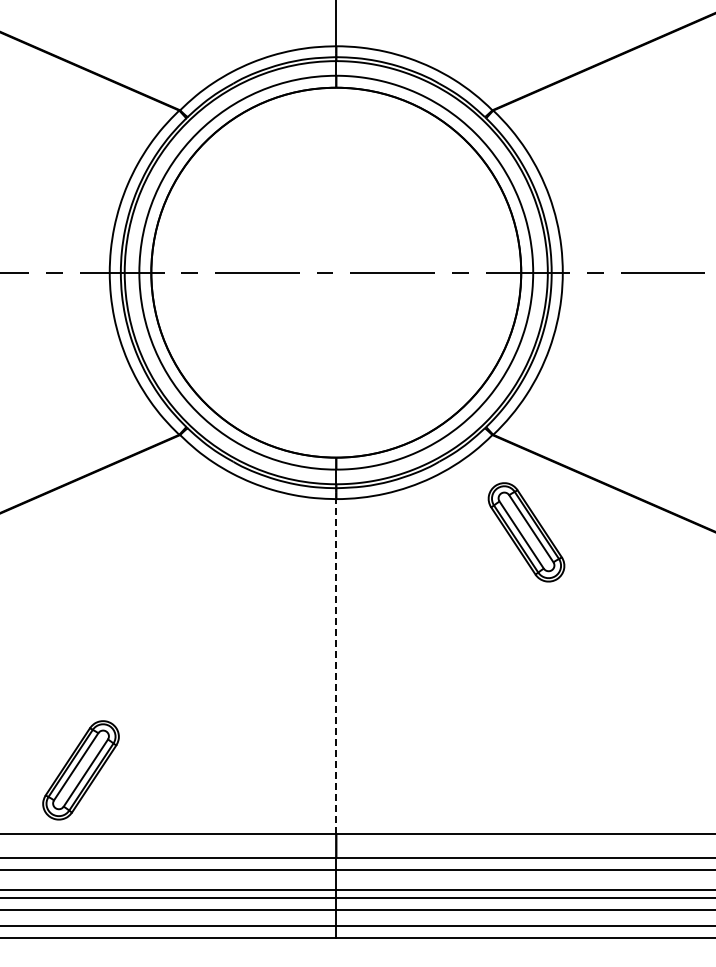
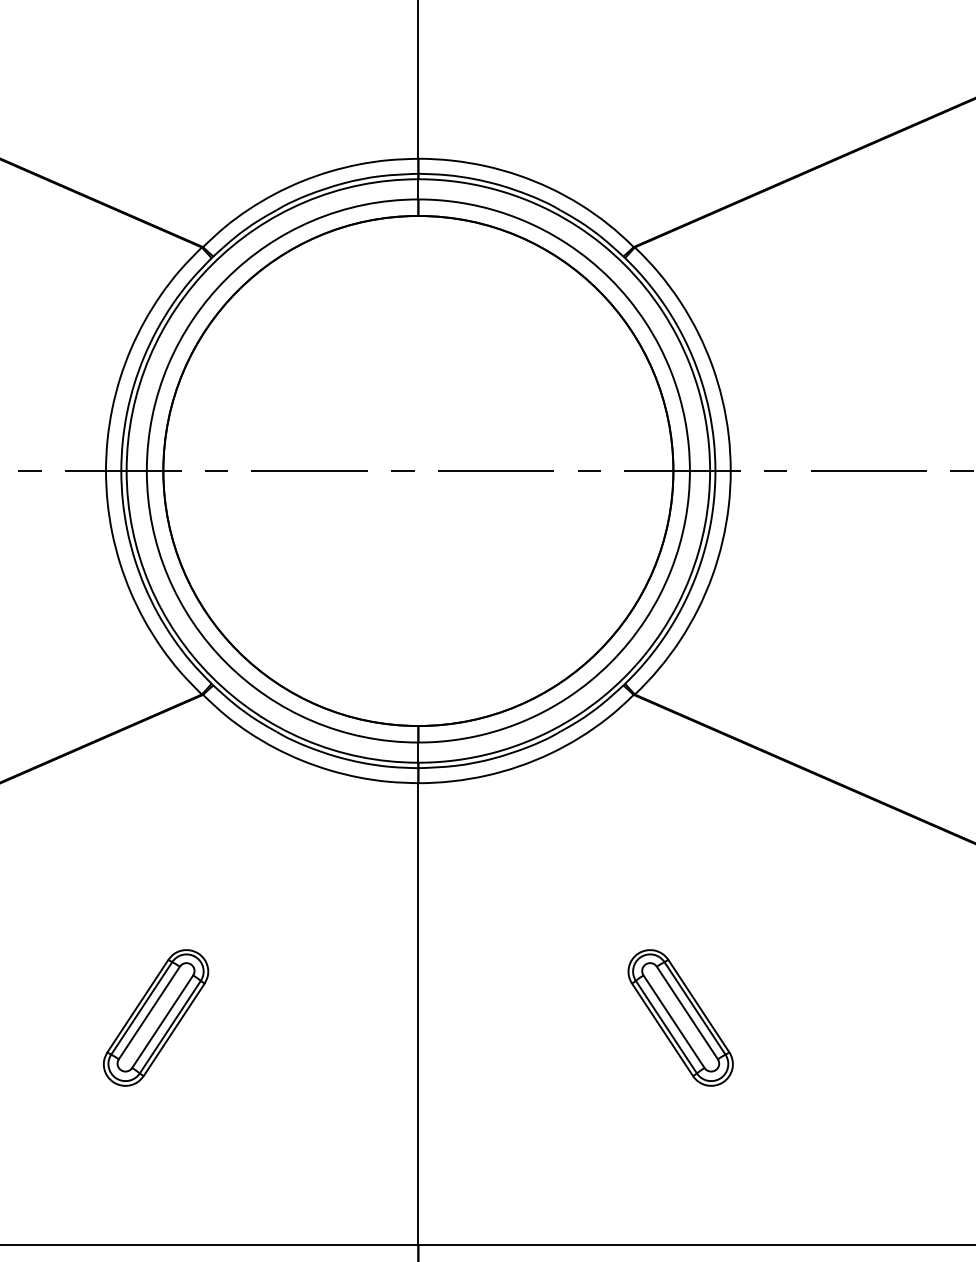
part: (526, 532) -> (680, 1018), moved
line: (336, 665) -> (418, 1012), dashed -> solid
part: (80, 770) -> (155, 1018), moved

